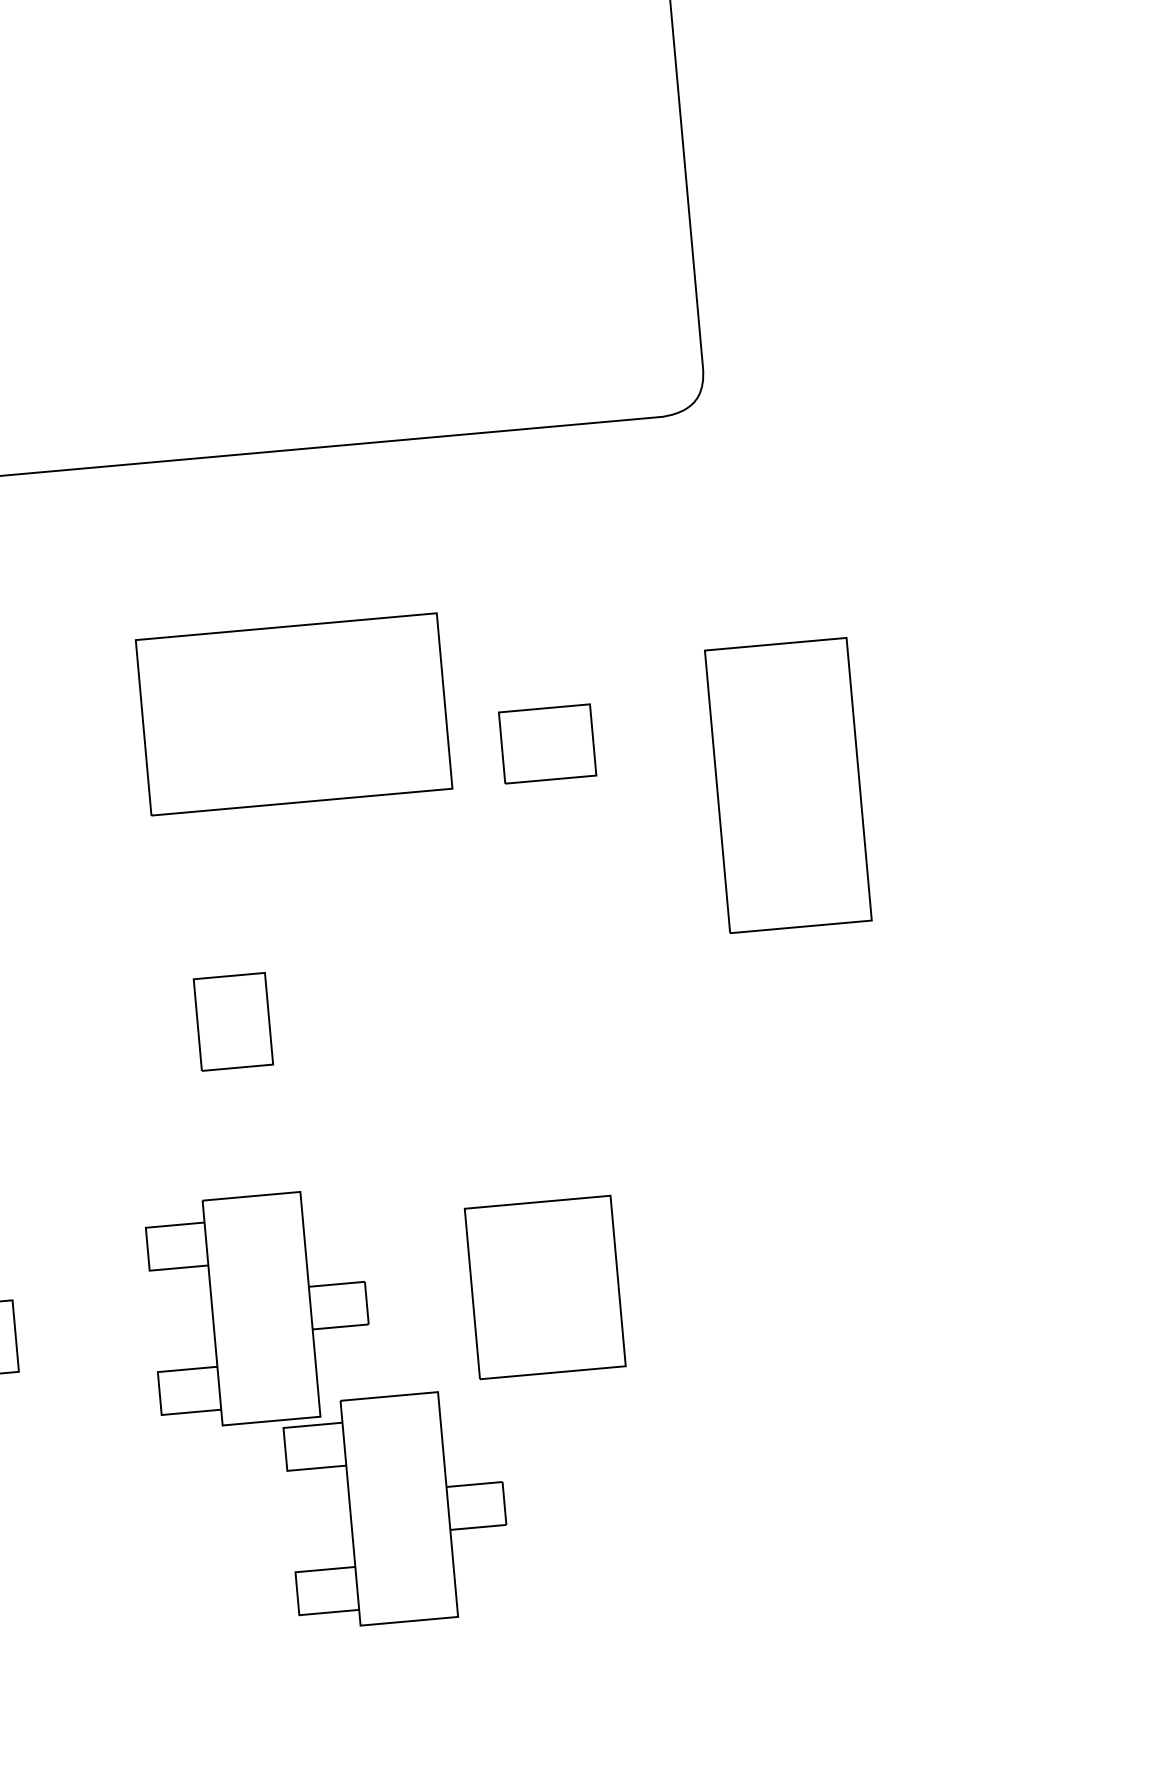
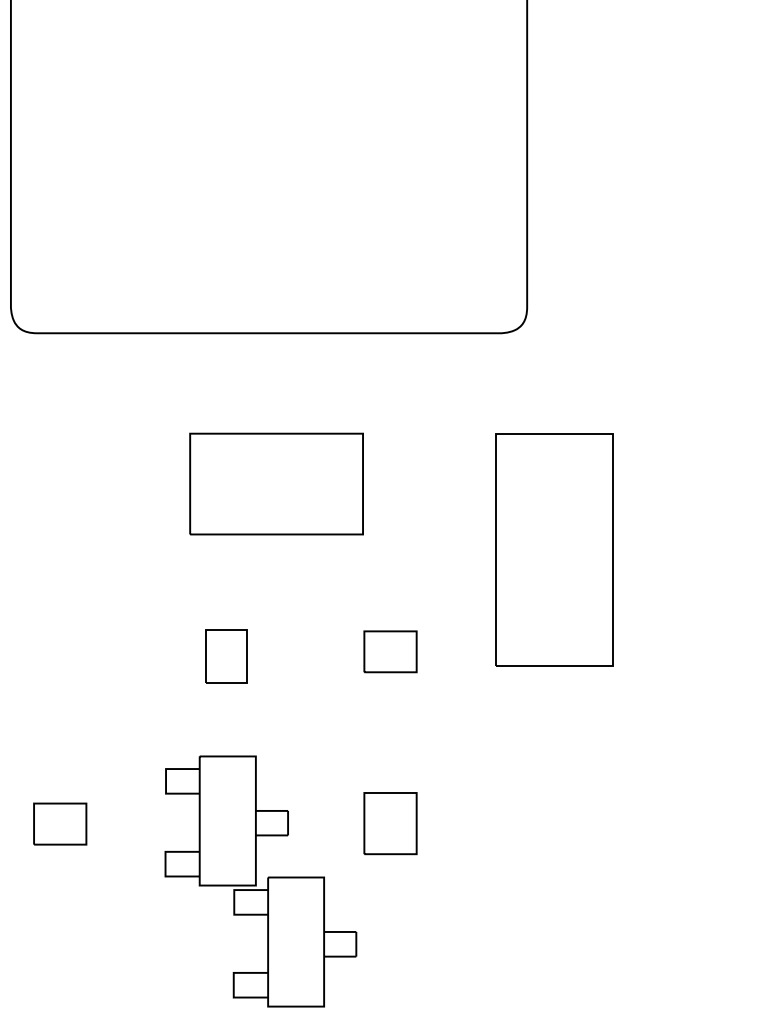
part: (547, 743) -> (390, 651), moved
part: (788, 785) -> (554, 549), size x1.43
part: (545, 1287) -> (390, 823), size x0.62

